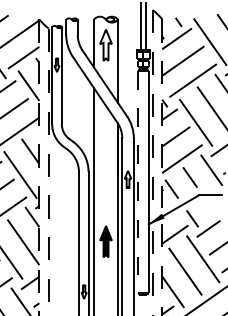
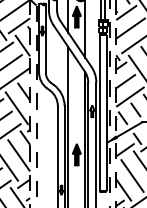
fill: (105, 44) -> (76, 16), added
line: (138, 182) -> (99, 113), dashed -> solid

